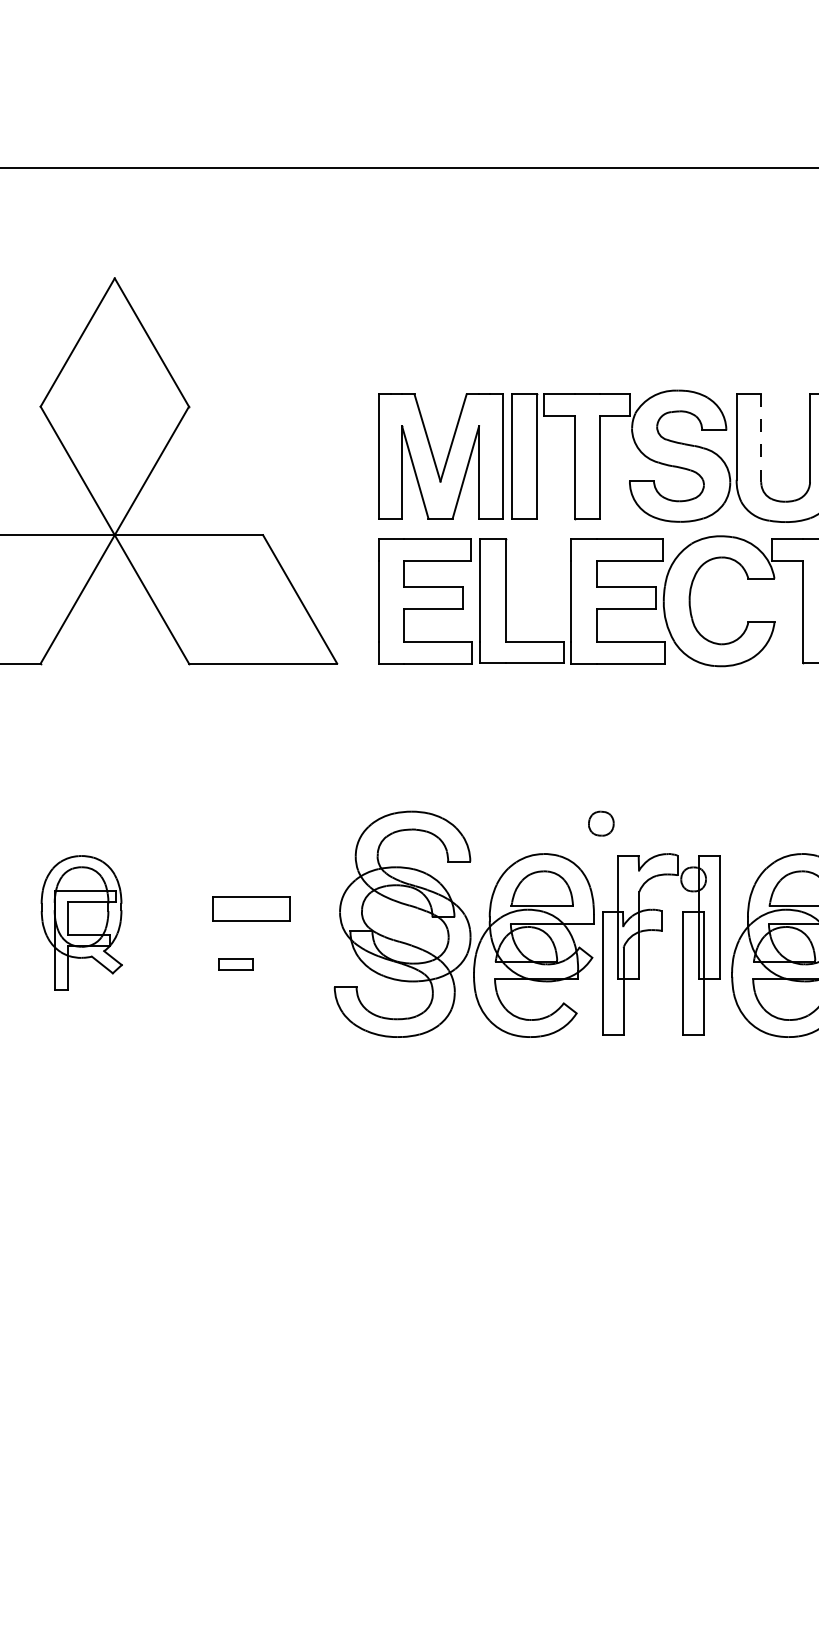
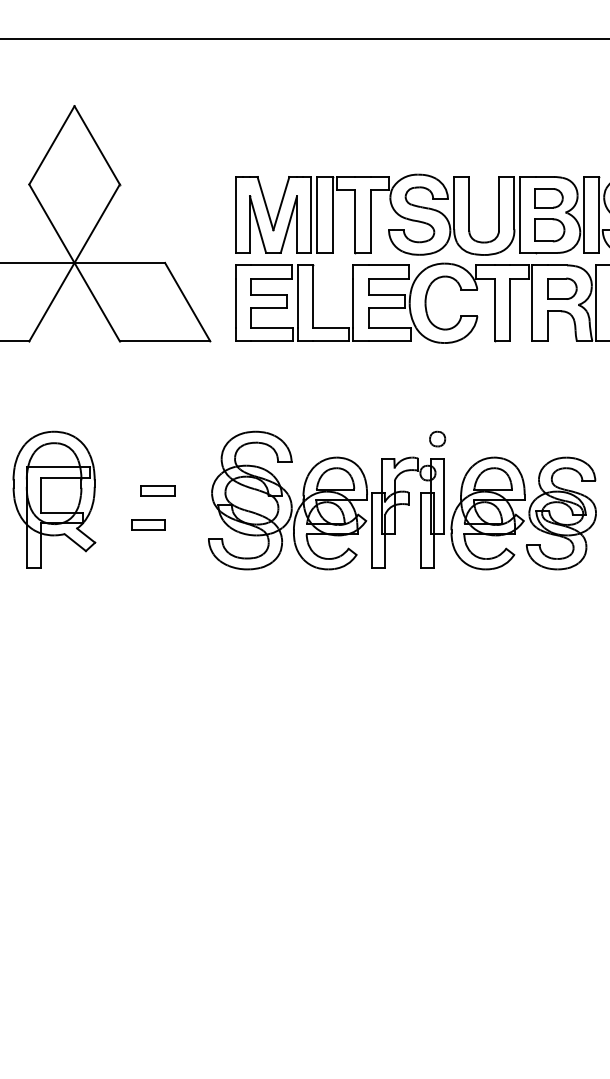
line: (761, 437) -> (469, 203), dashed -> solid
part: (601, 822) -> (437, 438), moved
part: (250, 907) -> (157, 490), size x0.71
part: (81, 922) -> (54, 499), size x1.67
part: (235, 963) -> (148, 524), size x1.67

